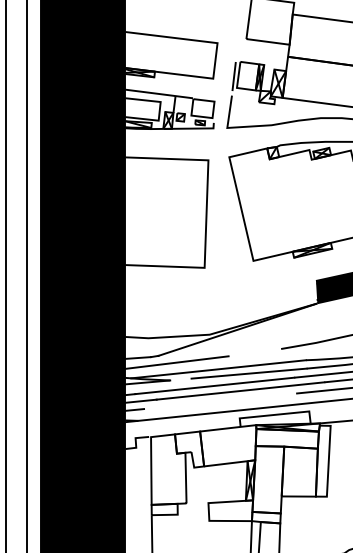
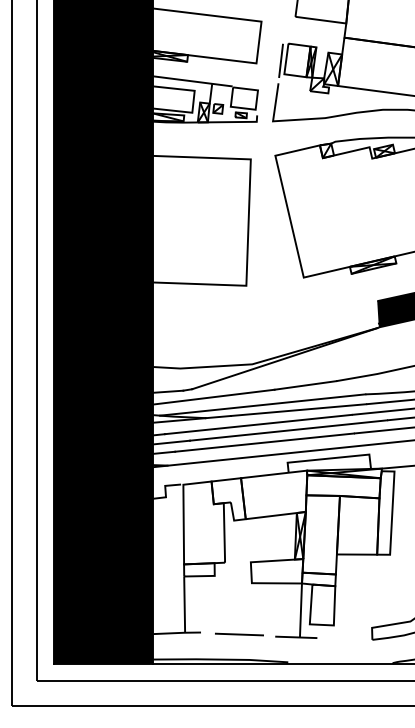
line: (254, 352) -> (305, 385), added
line: (180, 379) -> (217, 416), added
line: (220, 401) -> (264, 442), added

